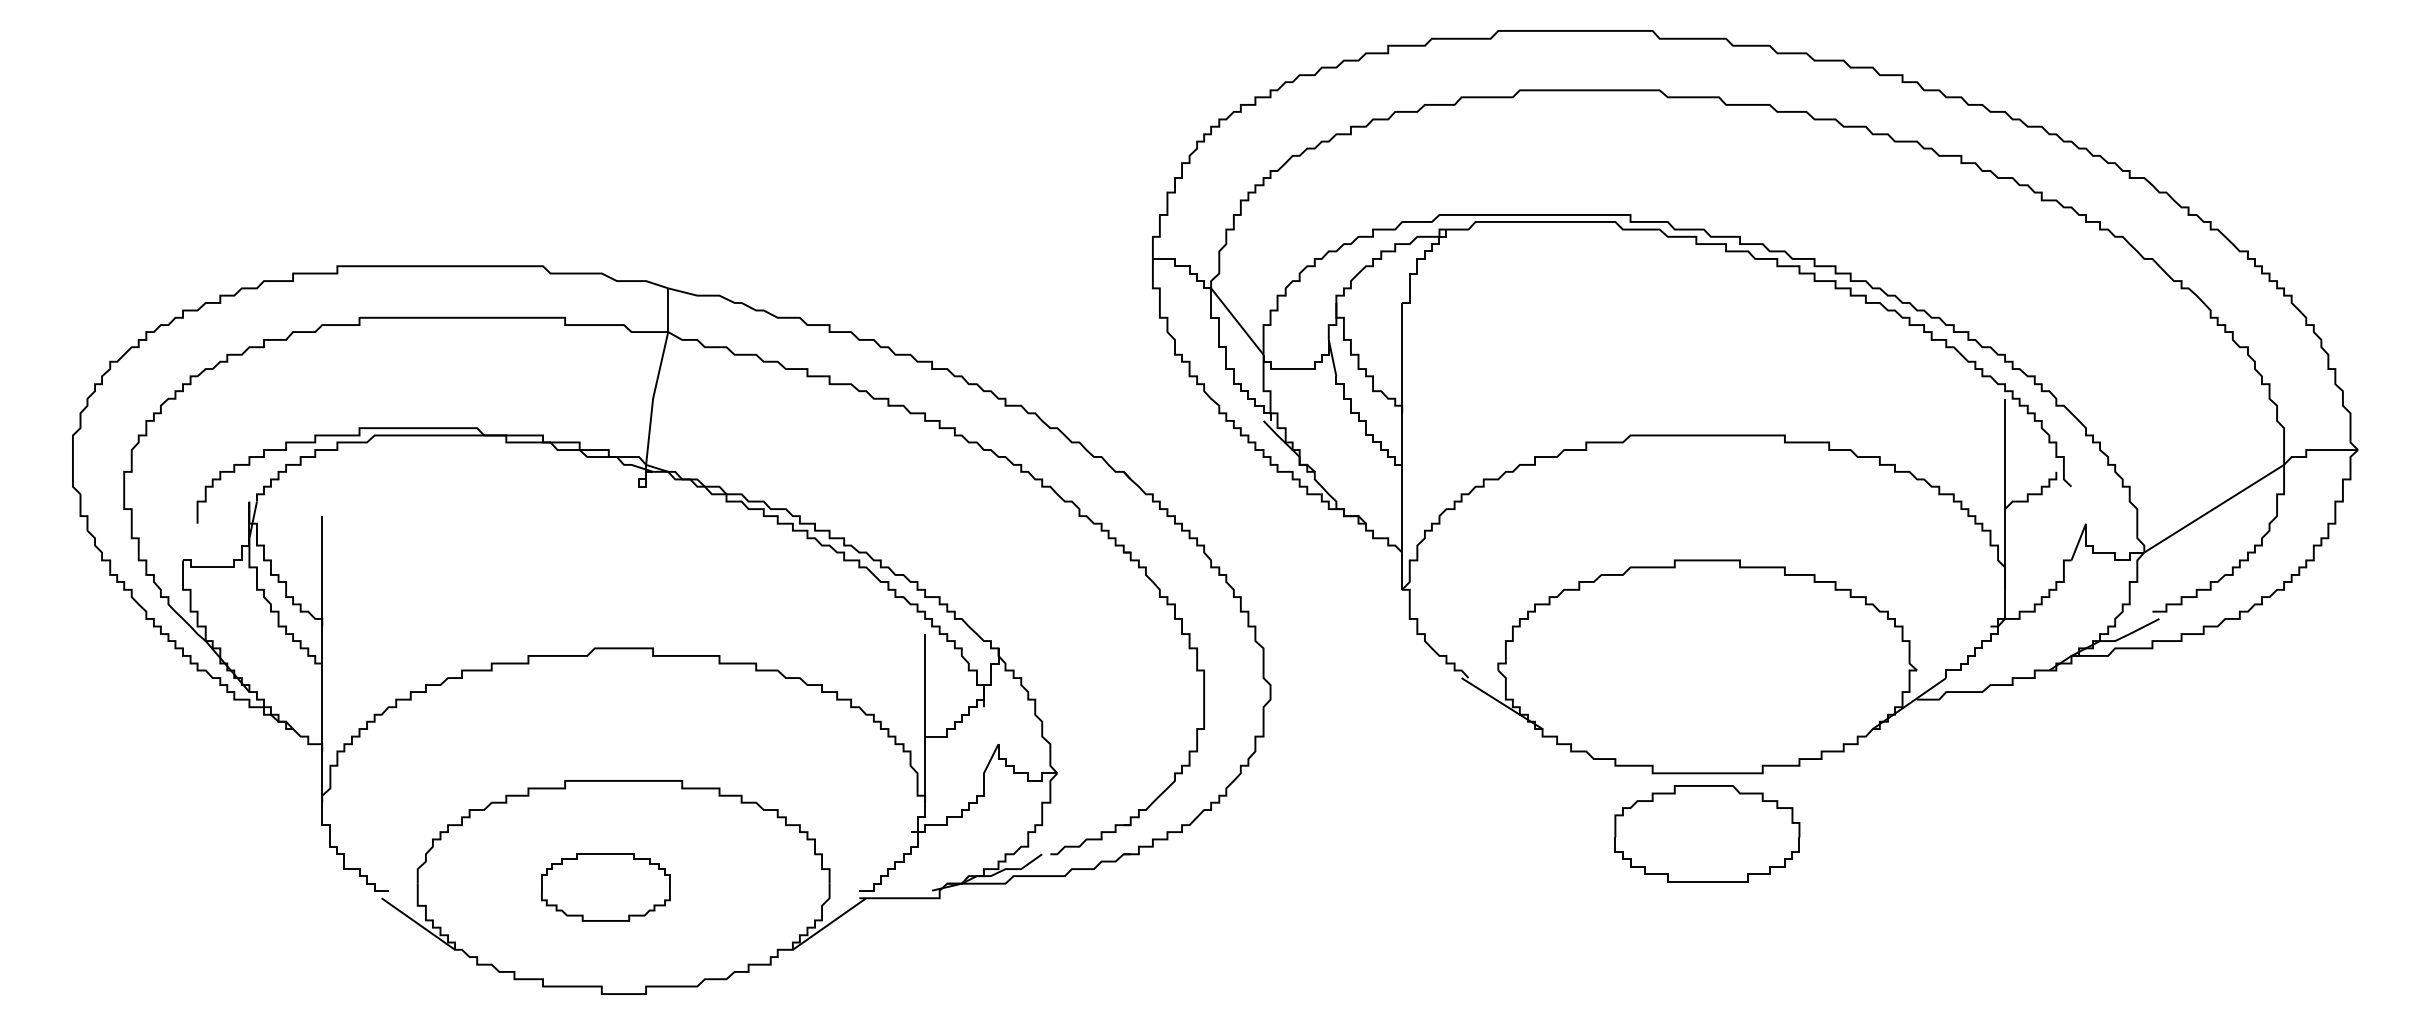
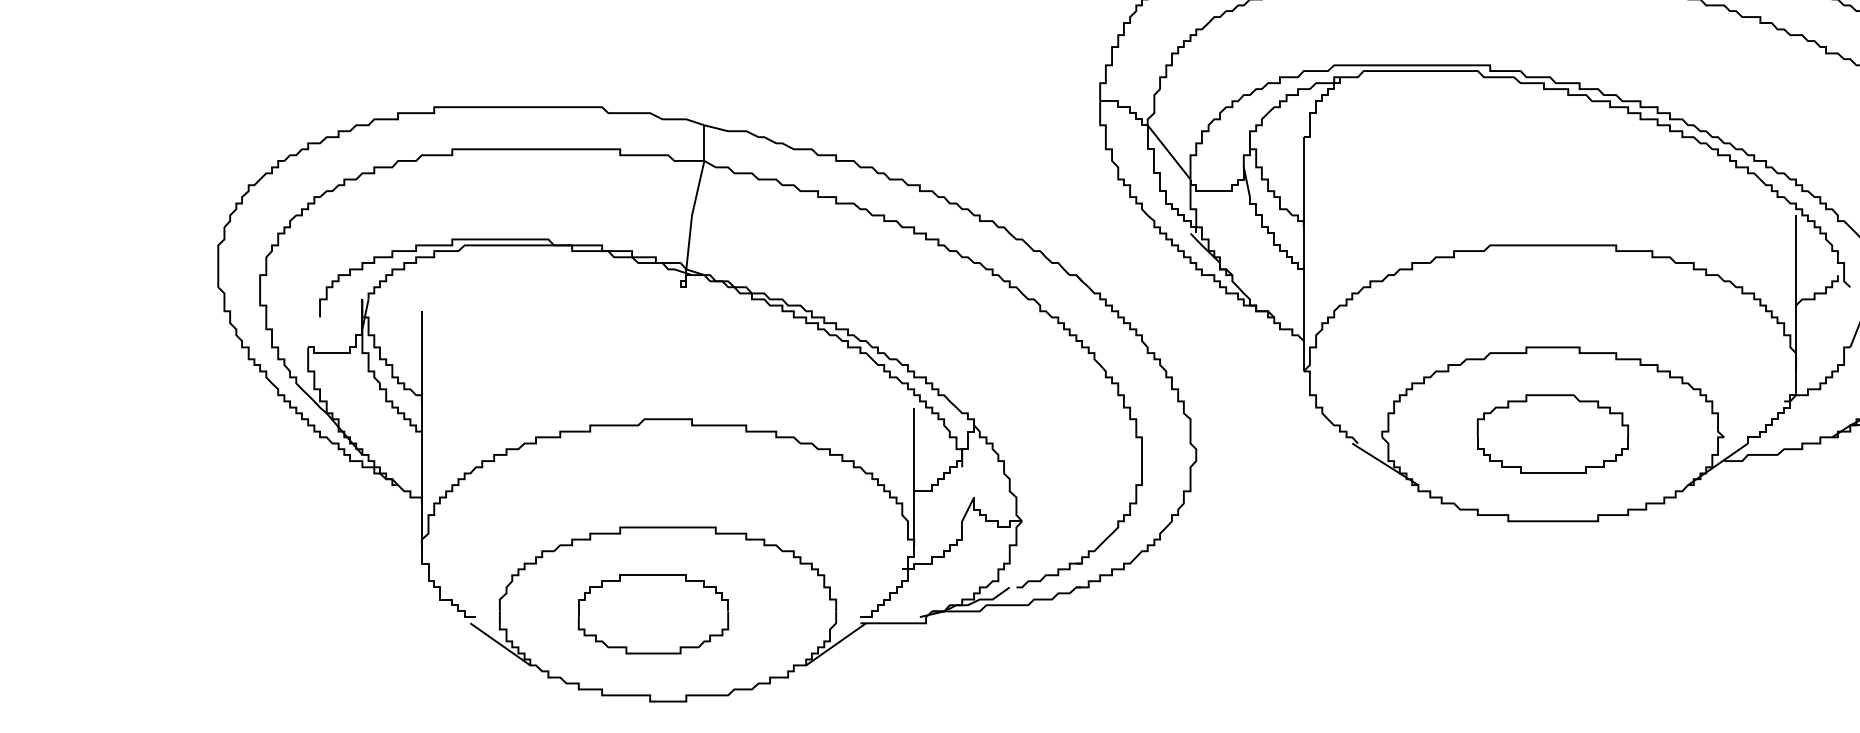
part: (1707, 833) -> (1553, 434), moved
part: (605, 887) -> (653, 614), size x1.43

